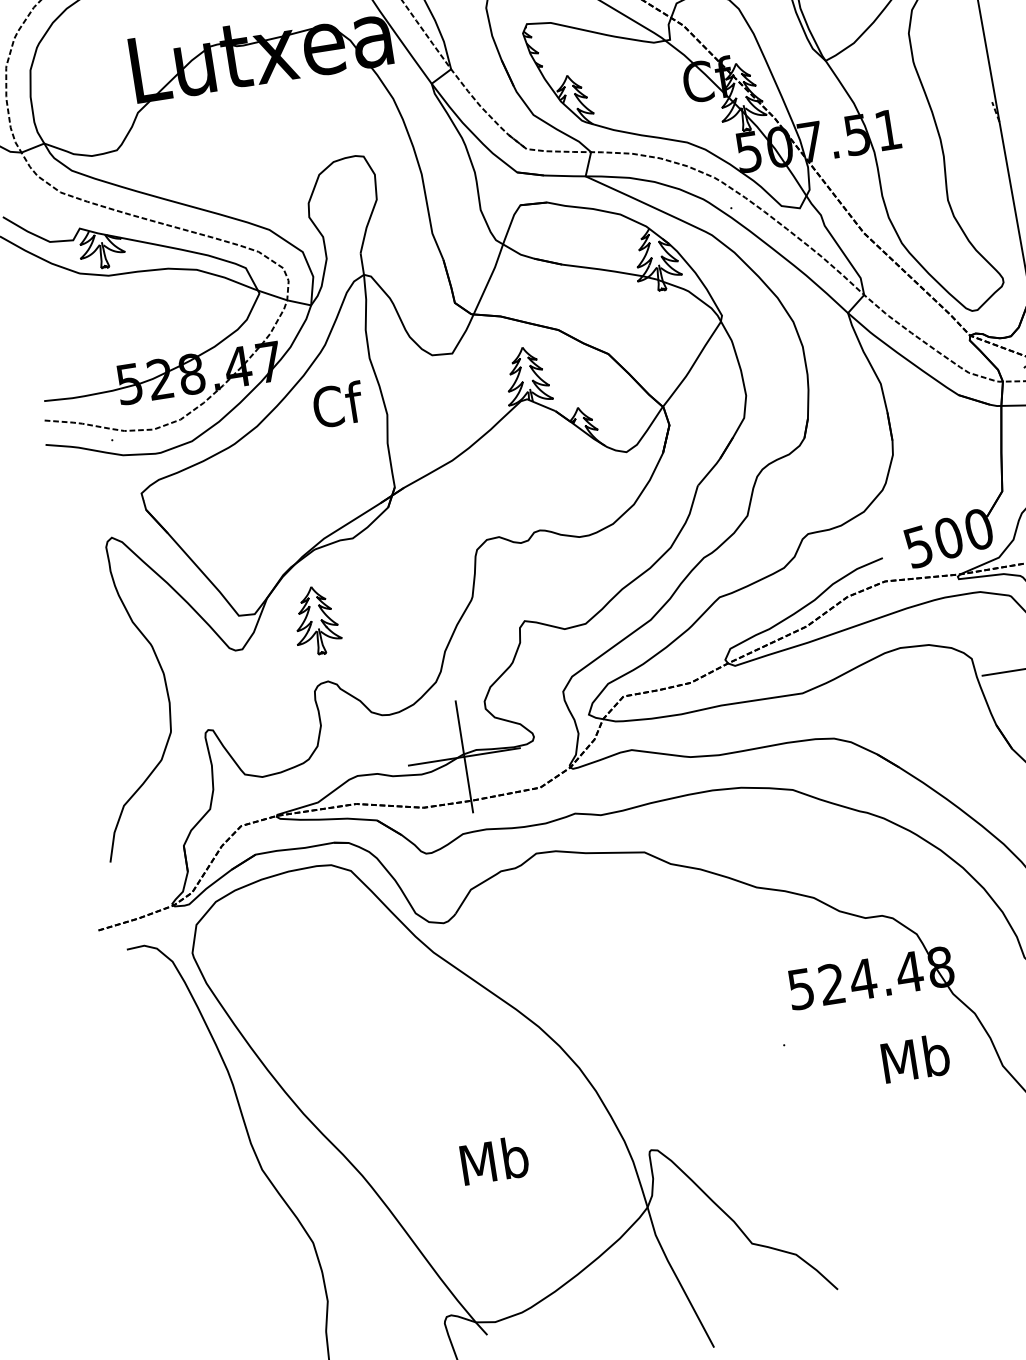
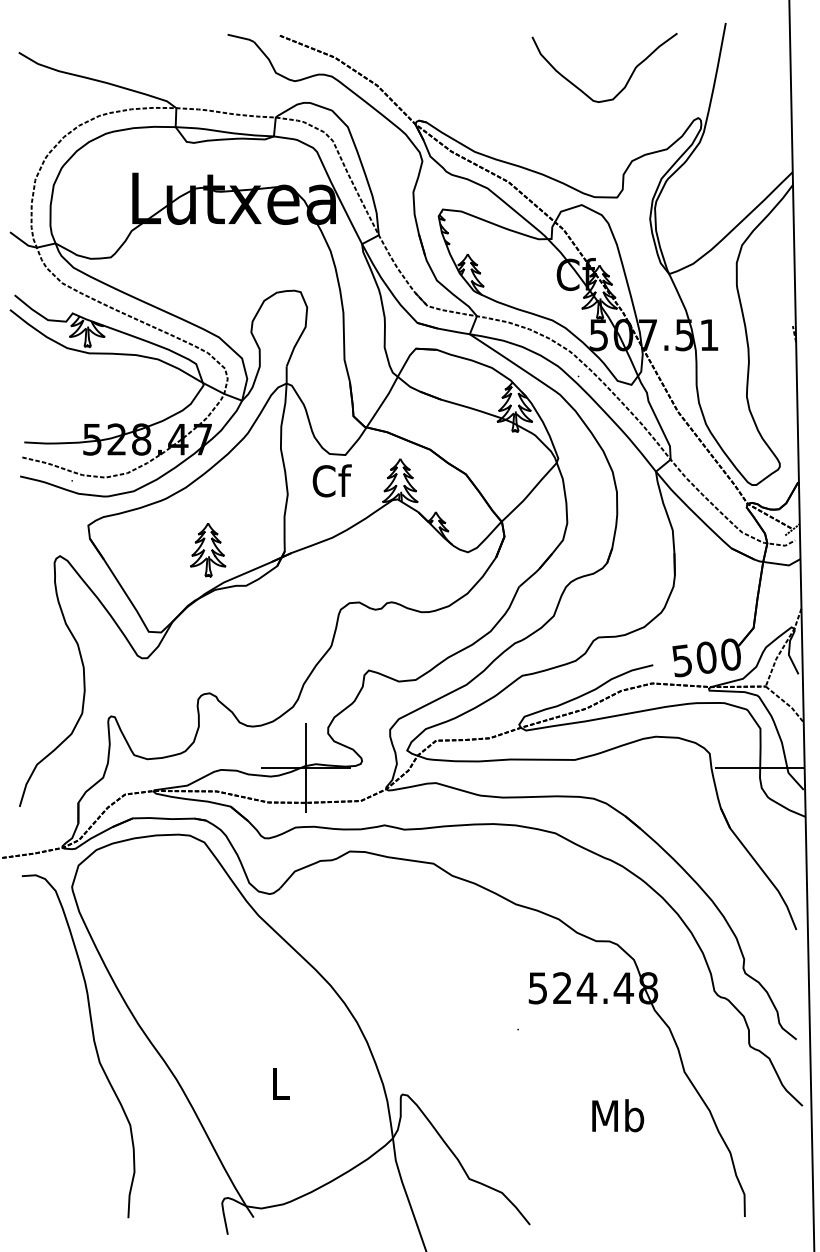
text: (337, 404) -> (331, 480), moved
part: (317, 621) -> (208, 550), moved
text: (916, 1058) -> (618, 1115), moved
text: (494, 1160) -> (280, 1083), Mb -> L

